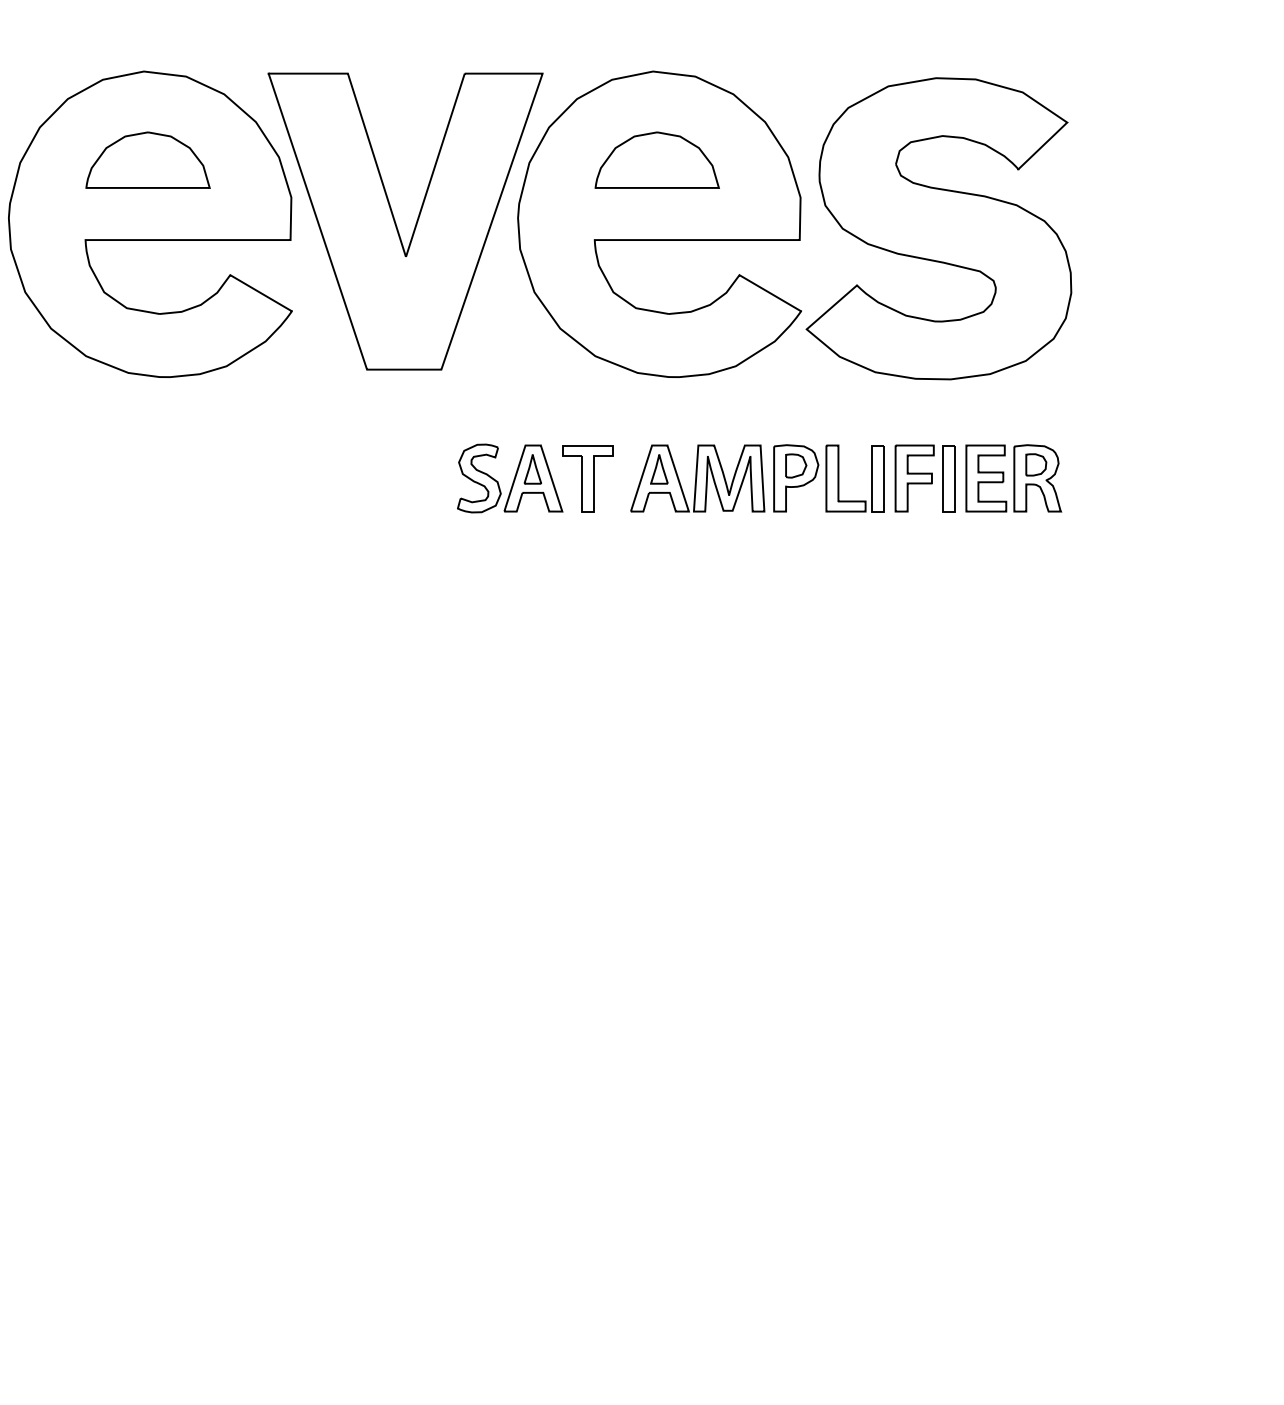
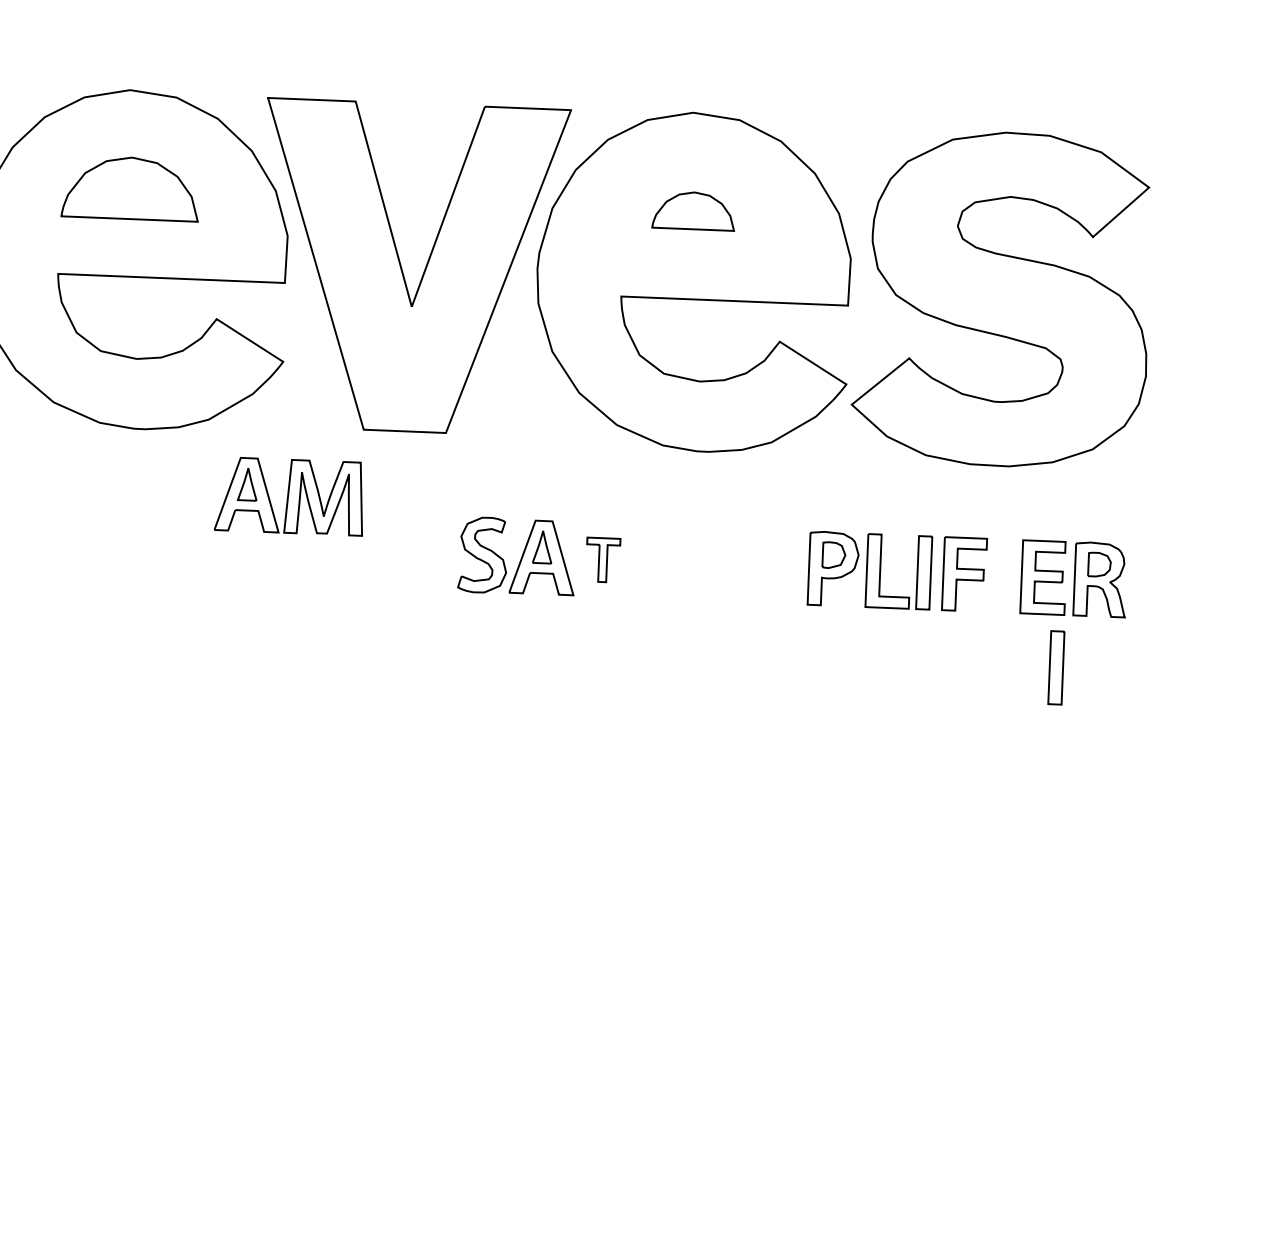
part: (656, 159) -> (693, 210), size x0.6
part: (587, 478) -> (602, 559), size x0.6
part: (697, 478) -> (289, 496), moved
part: (948, 478) -> (1055, 667), moved

